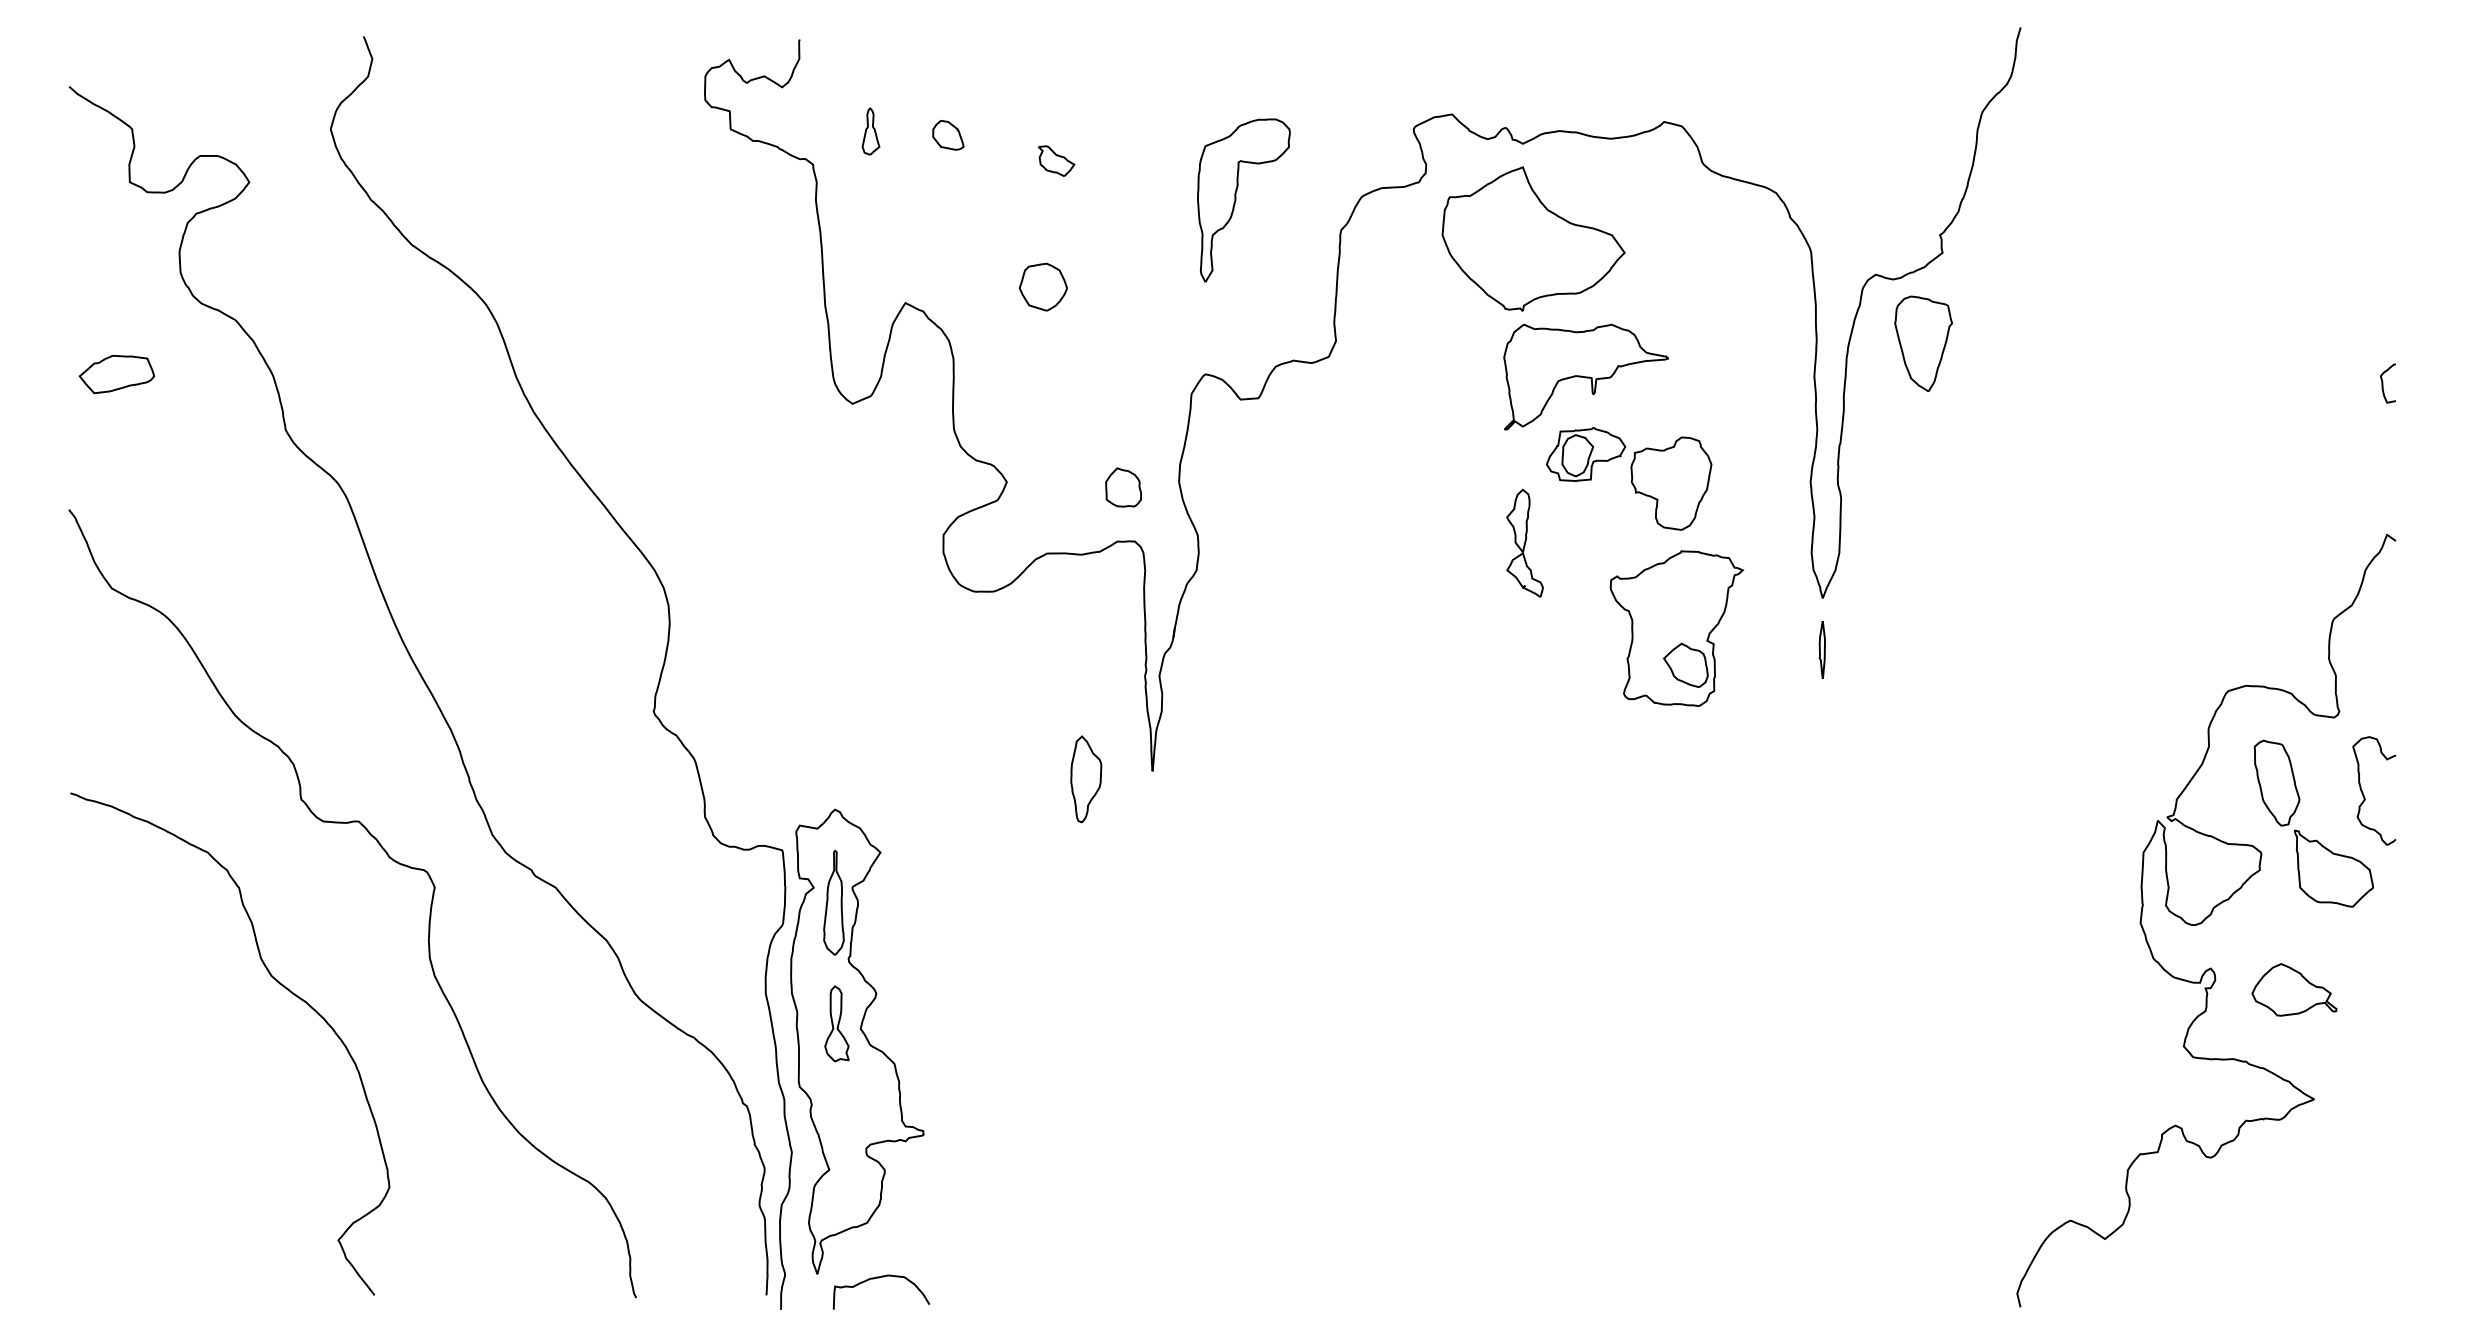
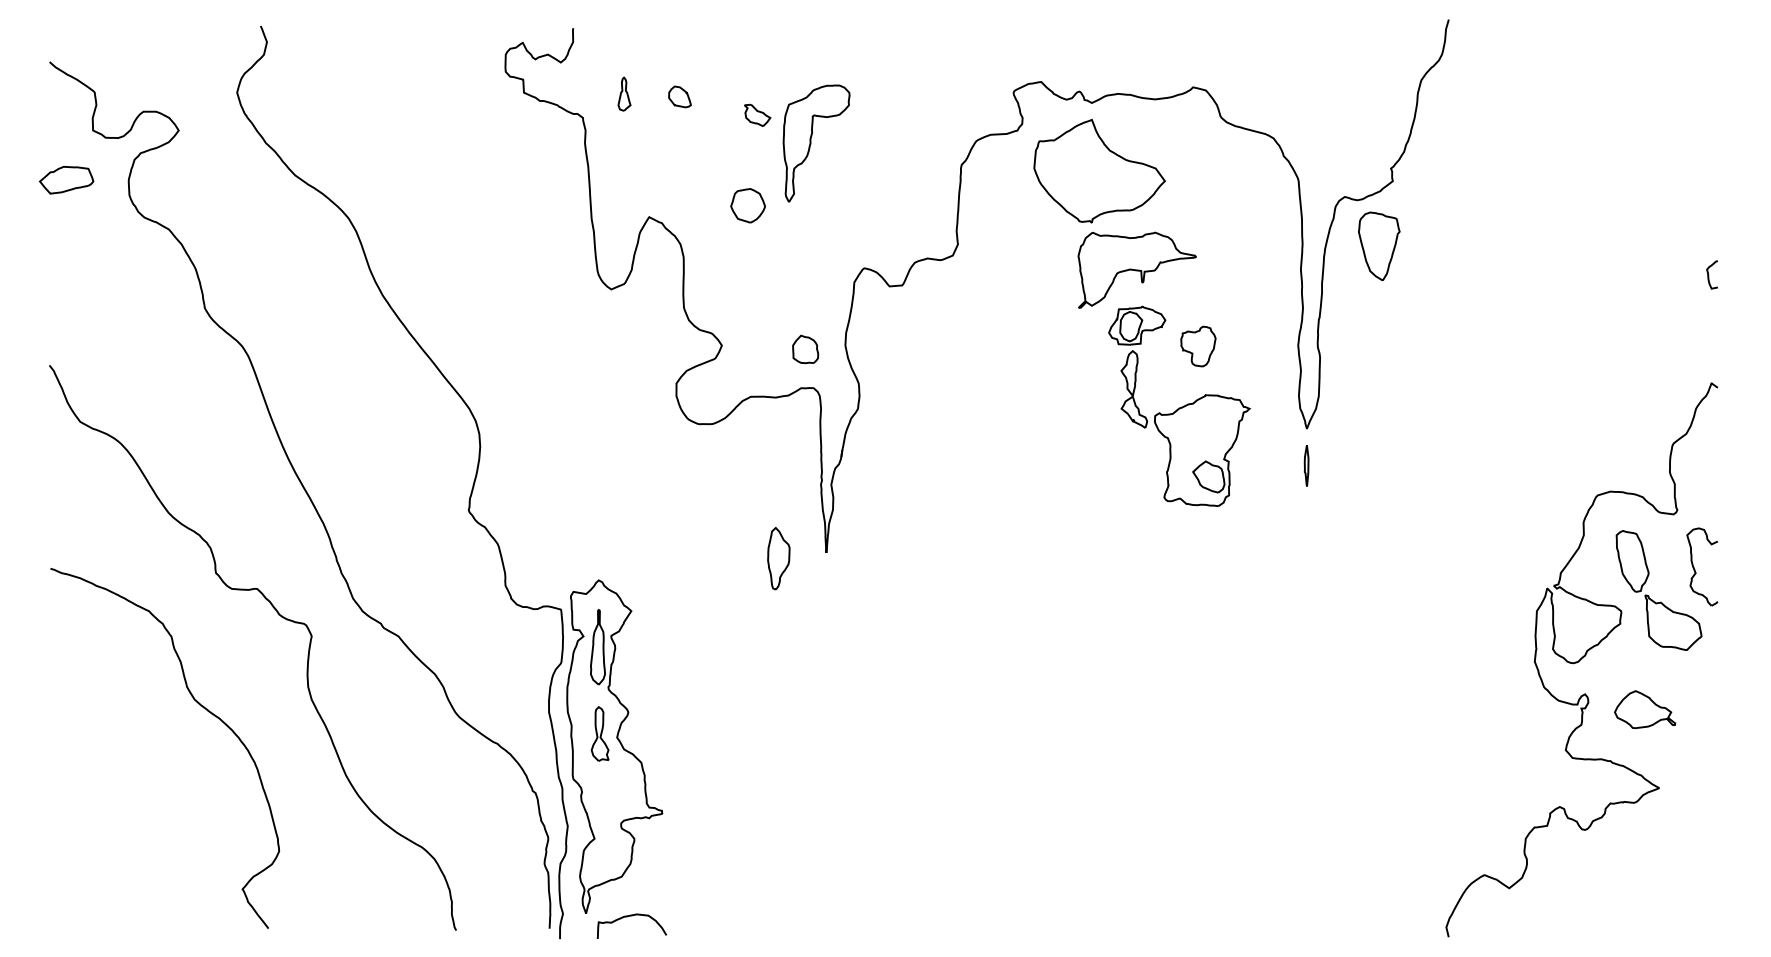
part: (1236, 200) -> (811, 143), moved
part: (116, 374) -> (66, 180), moved
part: (1671, 483) -> (1198, 346), size x0.6
part: (1524, 542) -> (1133, 388), moved

